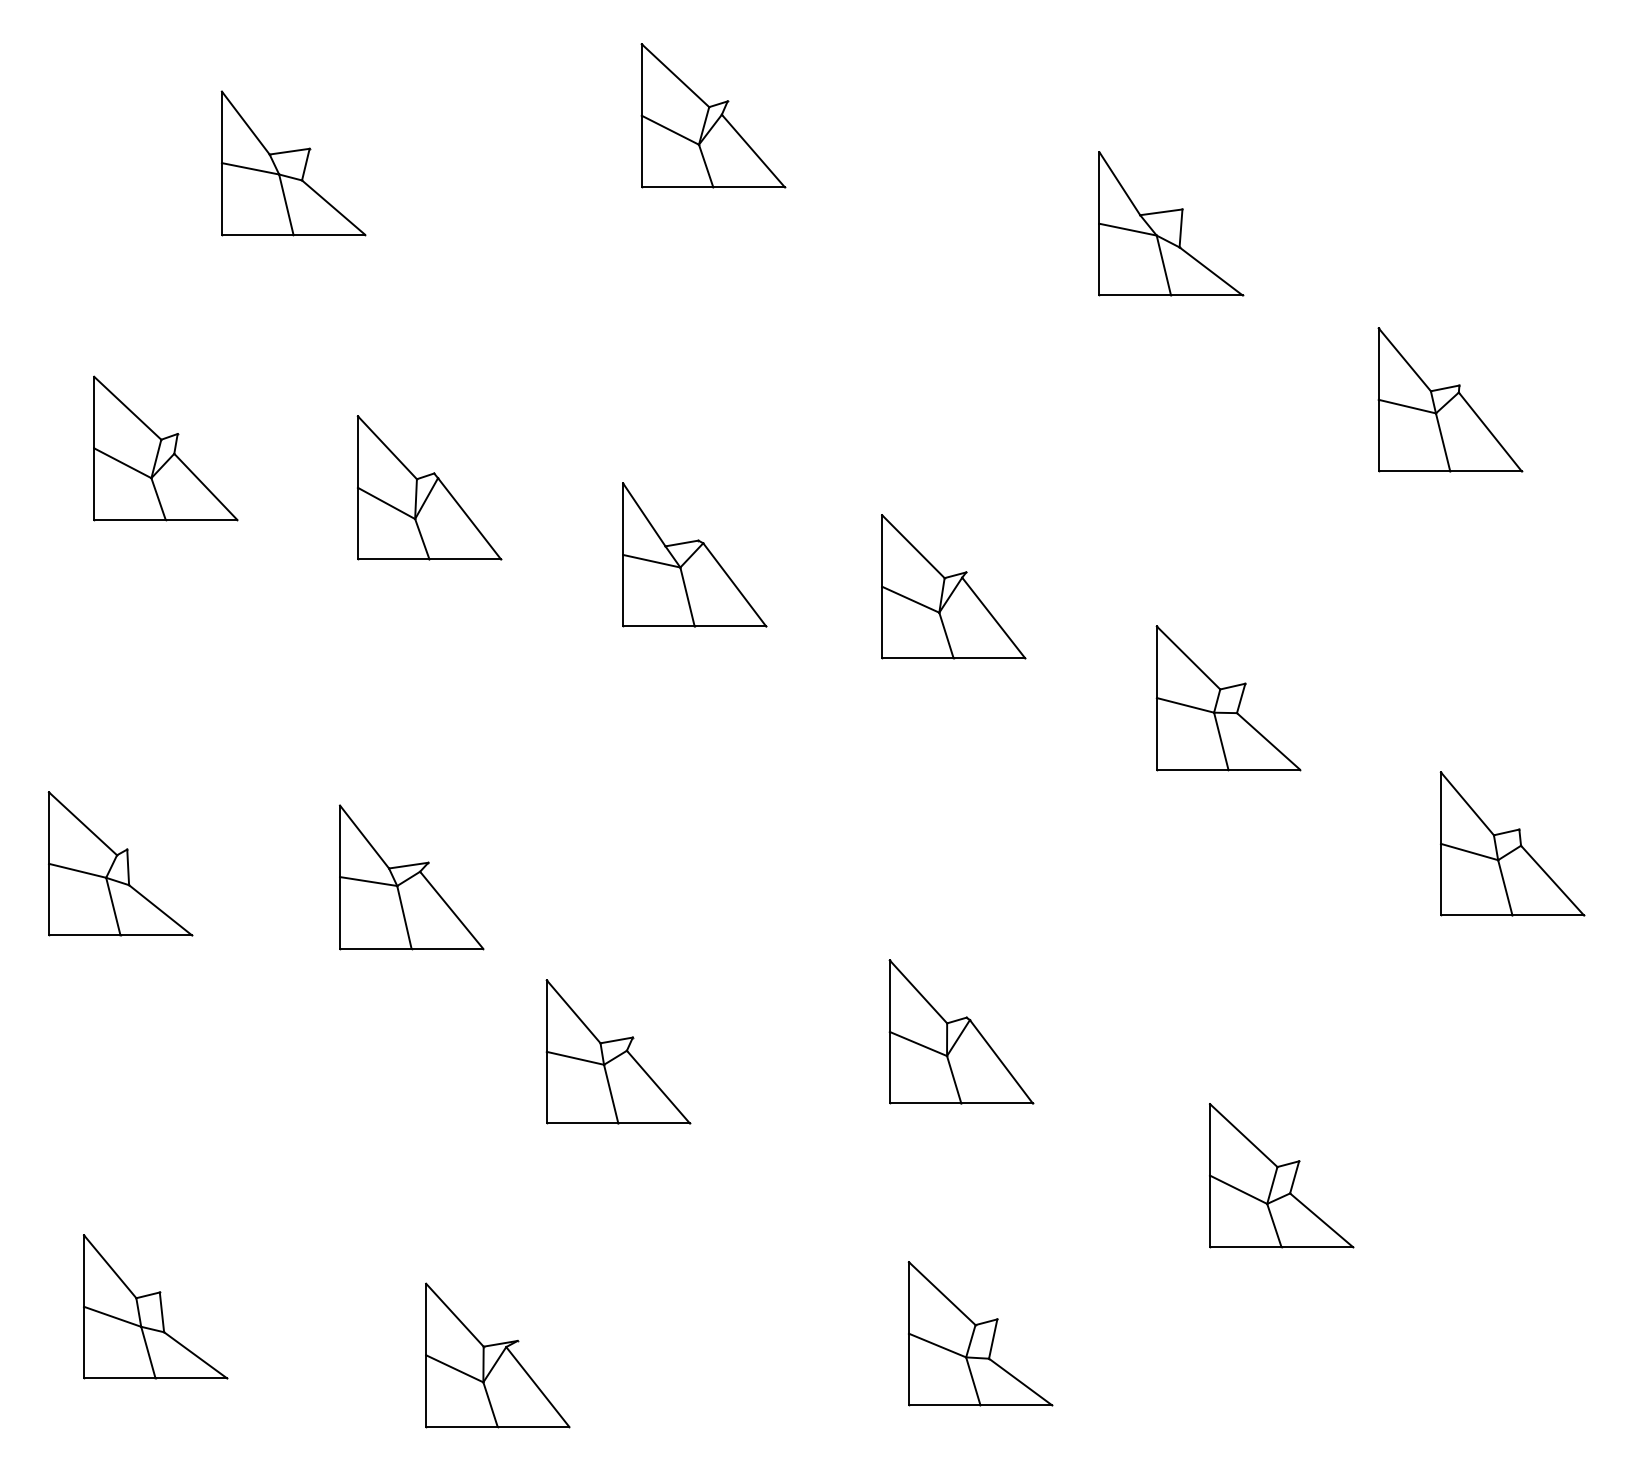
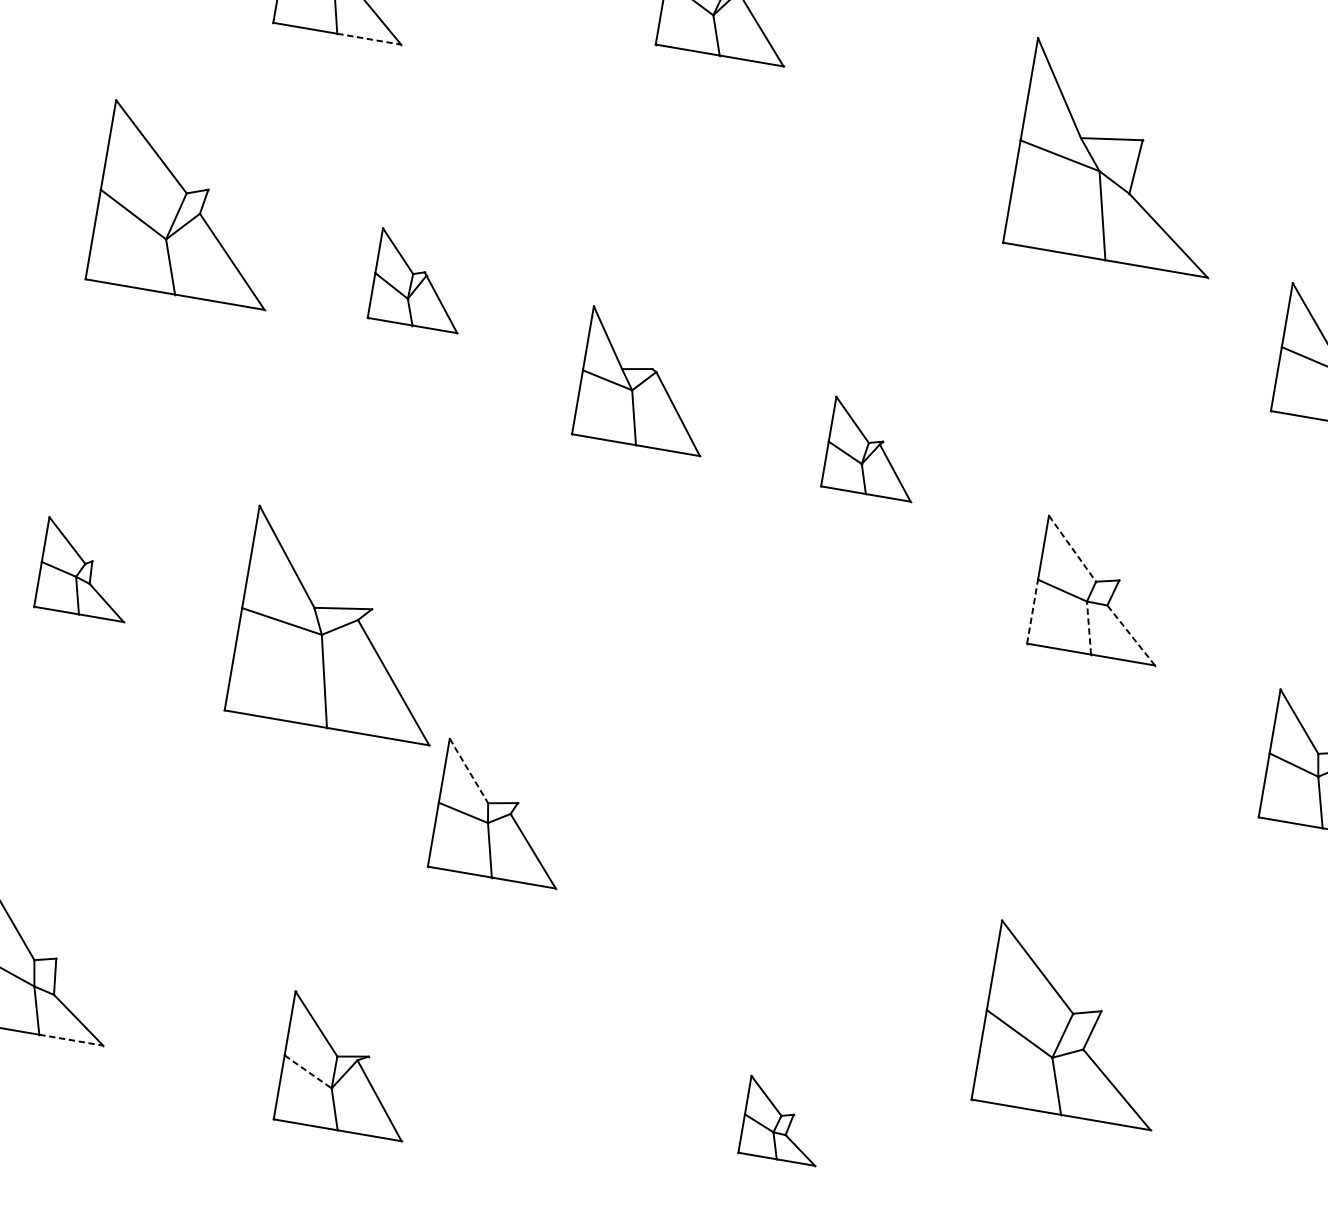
part: (1171, 223) -> (1123, 157), size x1.6
line: (329, 234) -> (369, 39), solid -> dashed
part: (165, 448) -> (190, 205), size x1.4
part: (429, 487) -> (420, 280), size x0.7
part: (953, 586) -> (873, 448), size x0.7
line: (1188, 657) -> (1072, 548), solid -> dashed
line: (1156, 733) -> (1032, 611), solid -> dashed
line: (1221, 740) -> (1089, 627), solid -> dashed
line: (1268, 741) -> (1131, 635), solid -> dashed
part: (120, 863) -> (86, 569), size x0.7
part: (411, 877) -> (344, 626), size x1.6
line: (573, 1012) -> (468, 771), solid -> dashed
part: (961, 1031) -> (812, 847), removed
part: (1281, 1175) -> (1076, 1025), size x1.4
part: (980, 1333) -> (783, 1120), size x0.6
line: (454, 1368) -> (307, 1071), solid -> dashed
line: (191, 1378) -> (71, 1040), solid -> dashed

